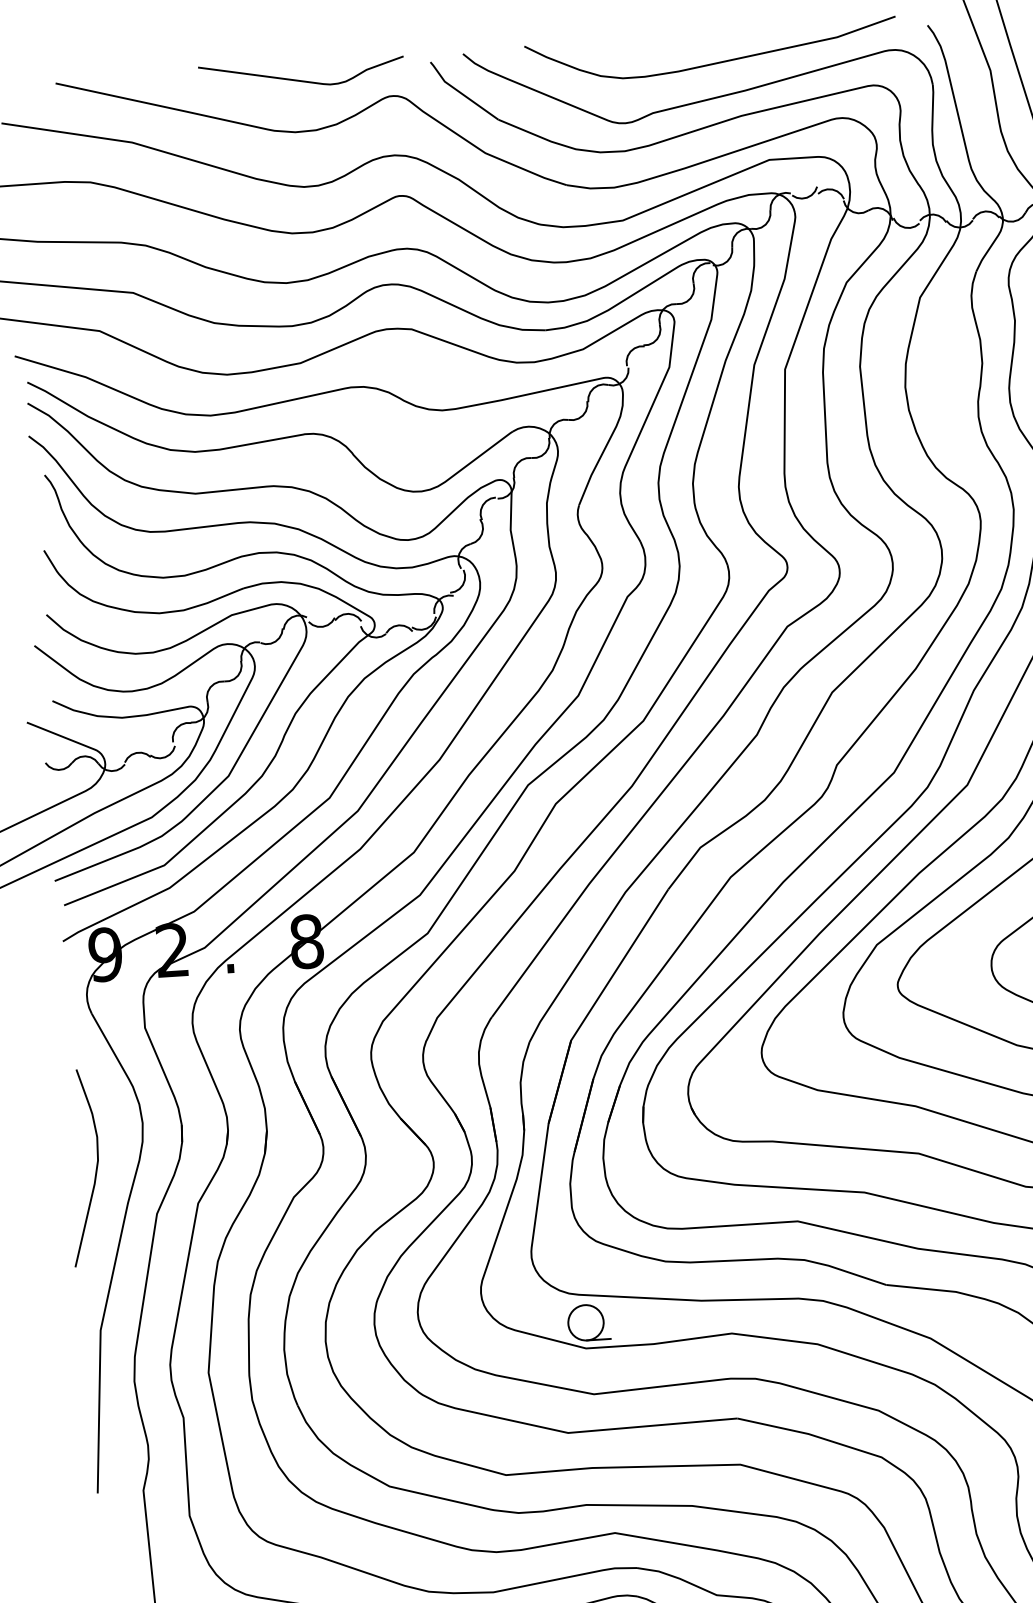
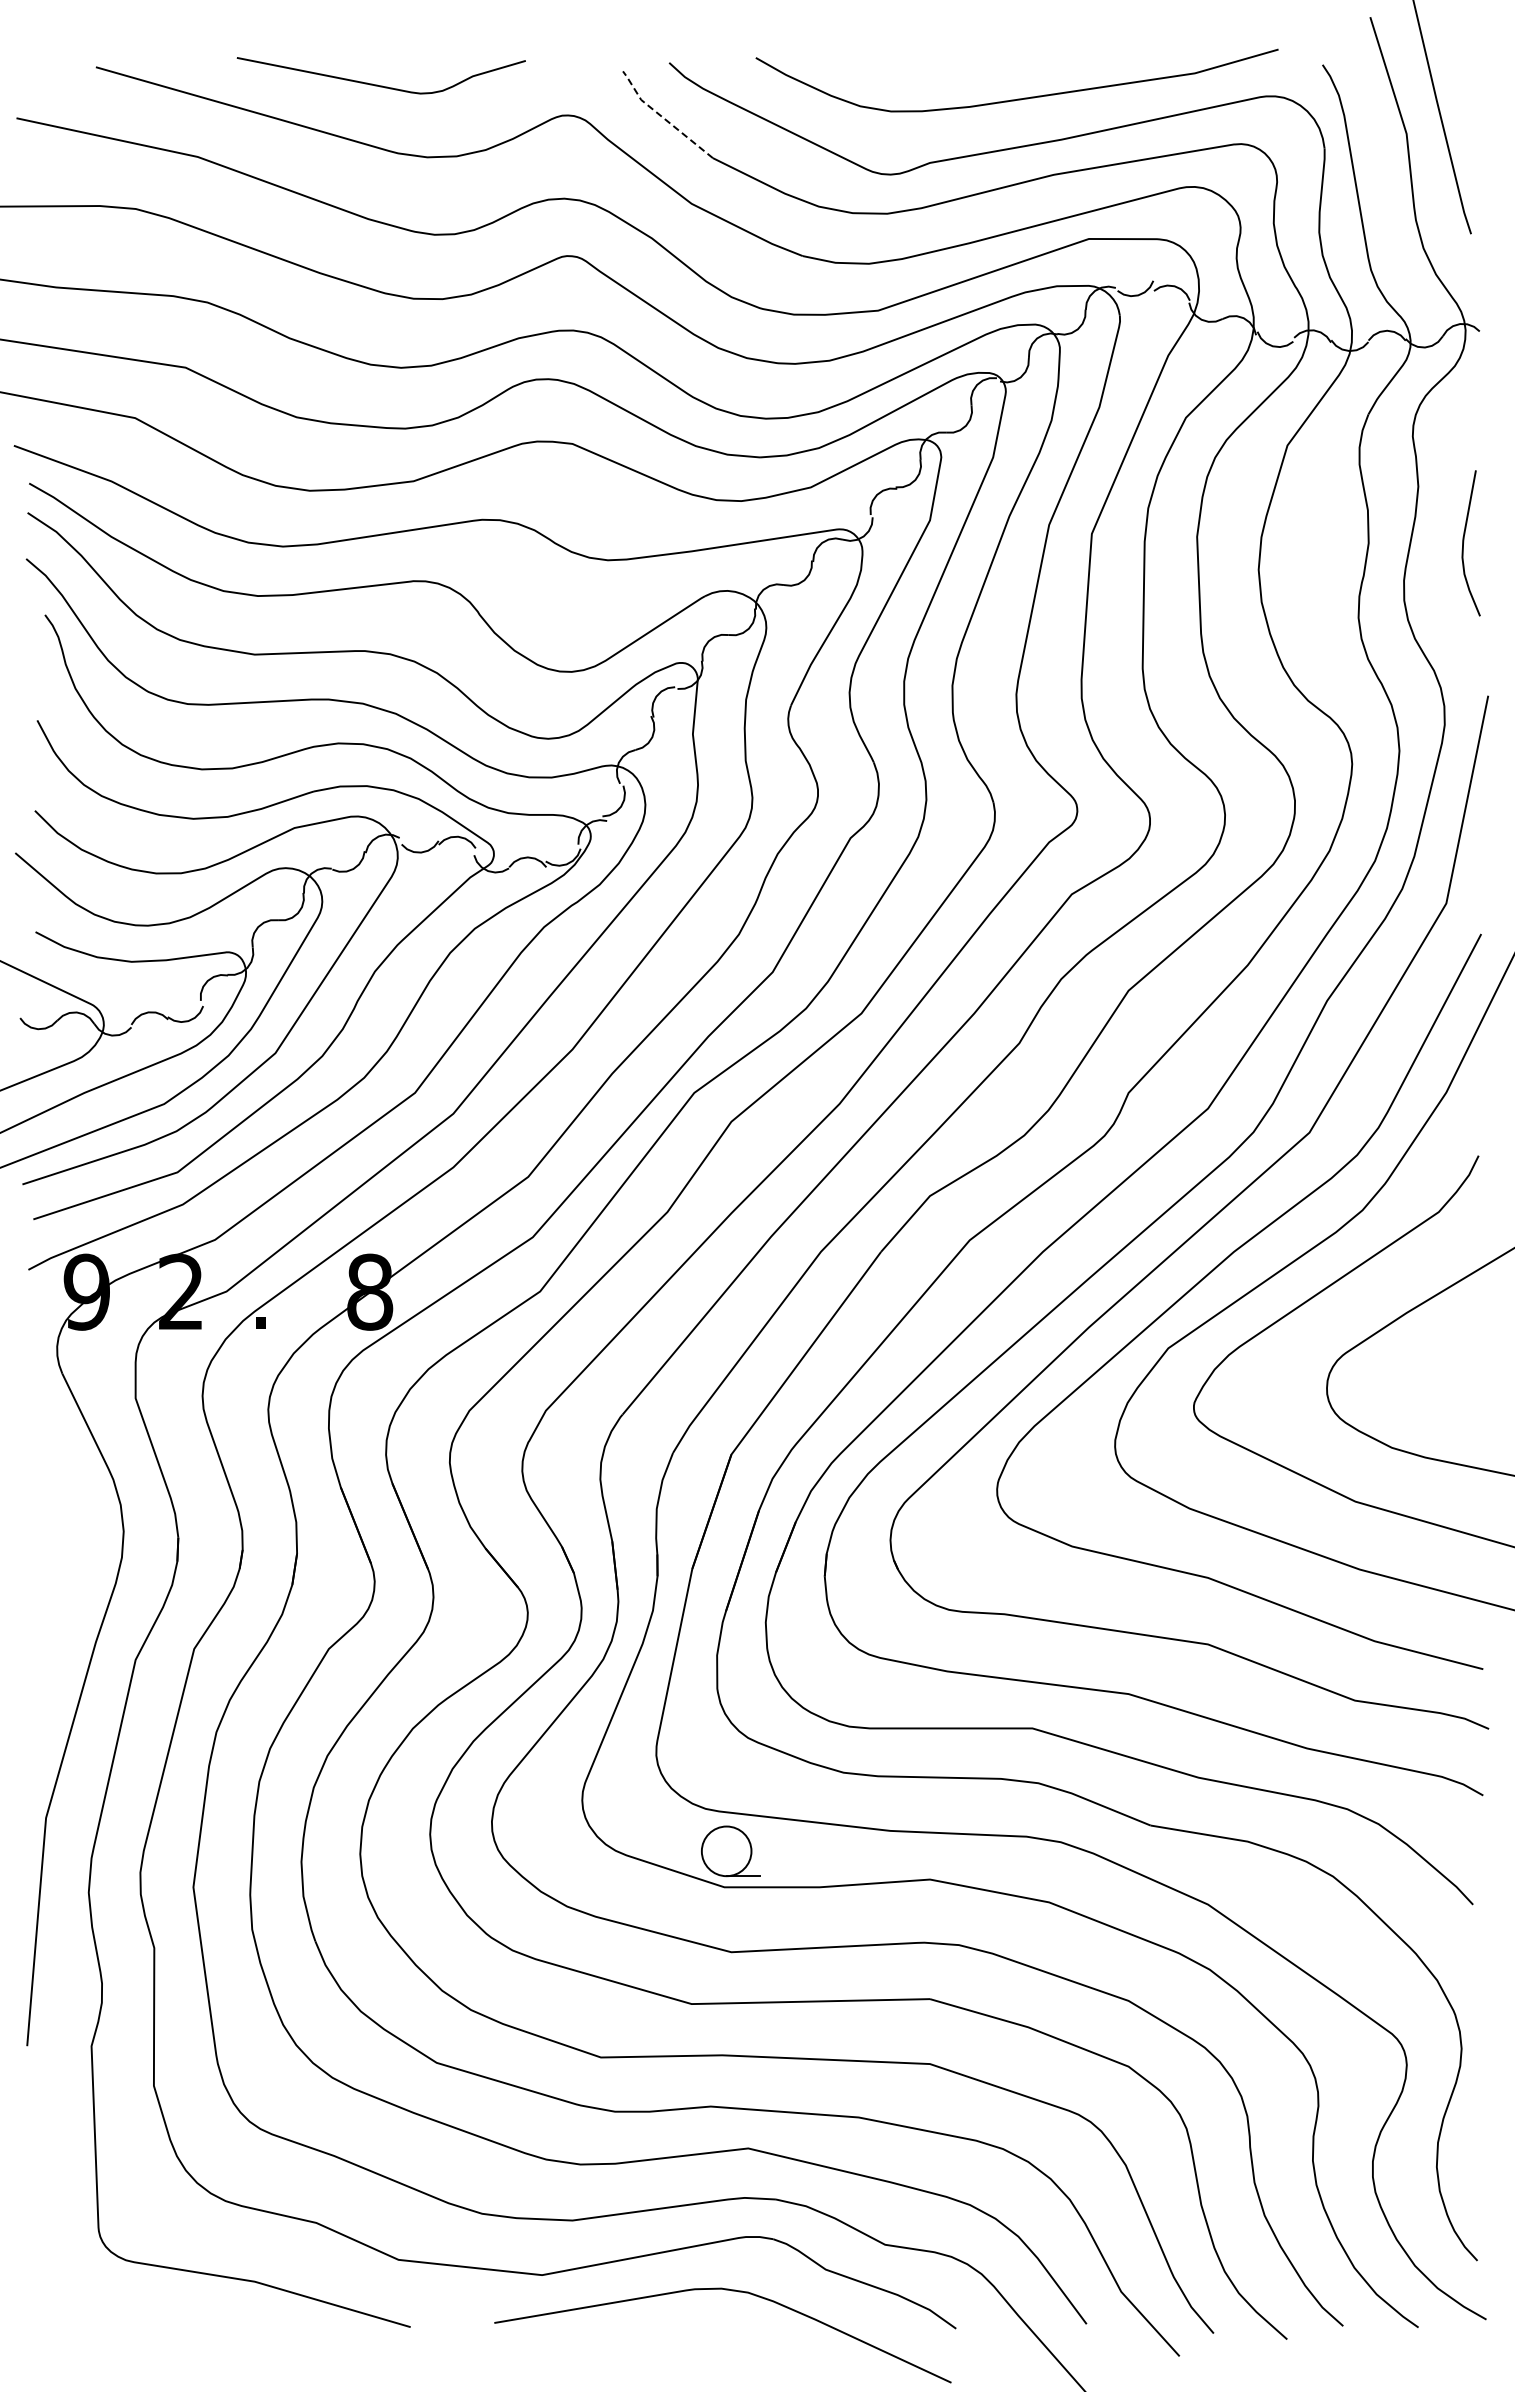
curve: (299, 80) -> (377, 84), moved
line: (460, 93) -> (662, 117), solid -> dashed
curve: (96, 1167) -> (54, 1589), removed

